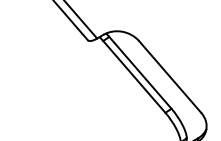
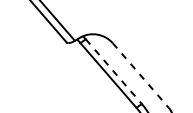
line: (140, 73) -> (113, 72), solid -> dashed
line: (170, 77) -> (140, 75), solid -> dashed

